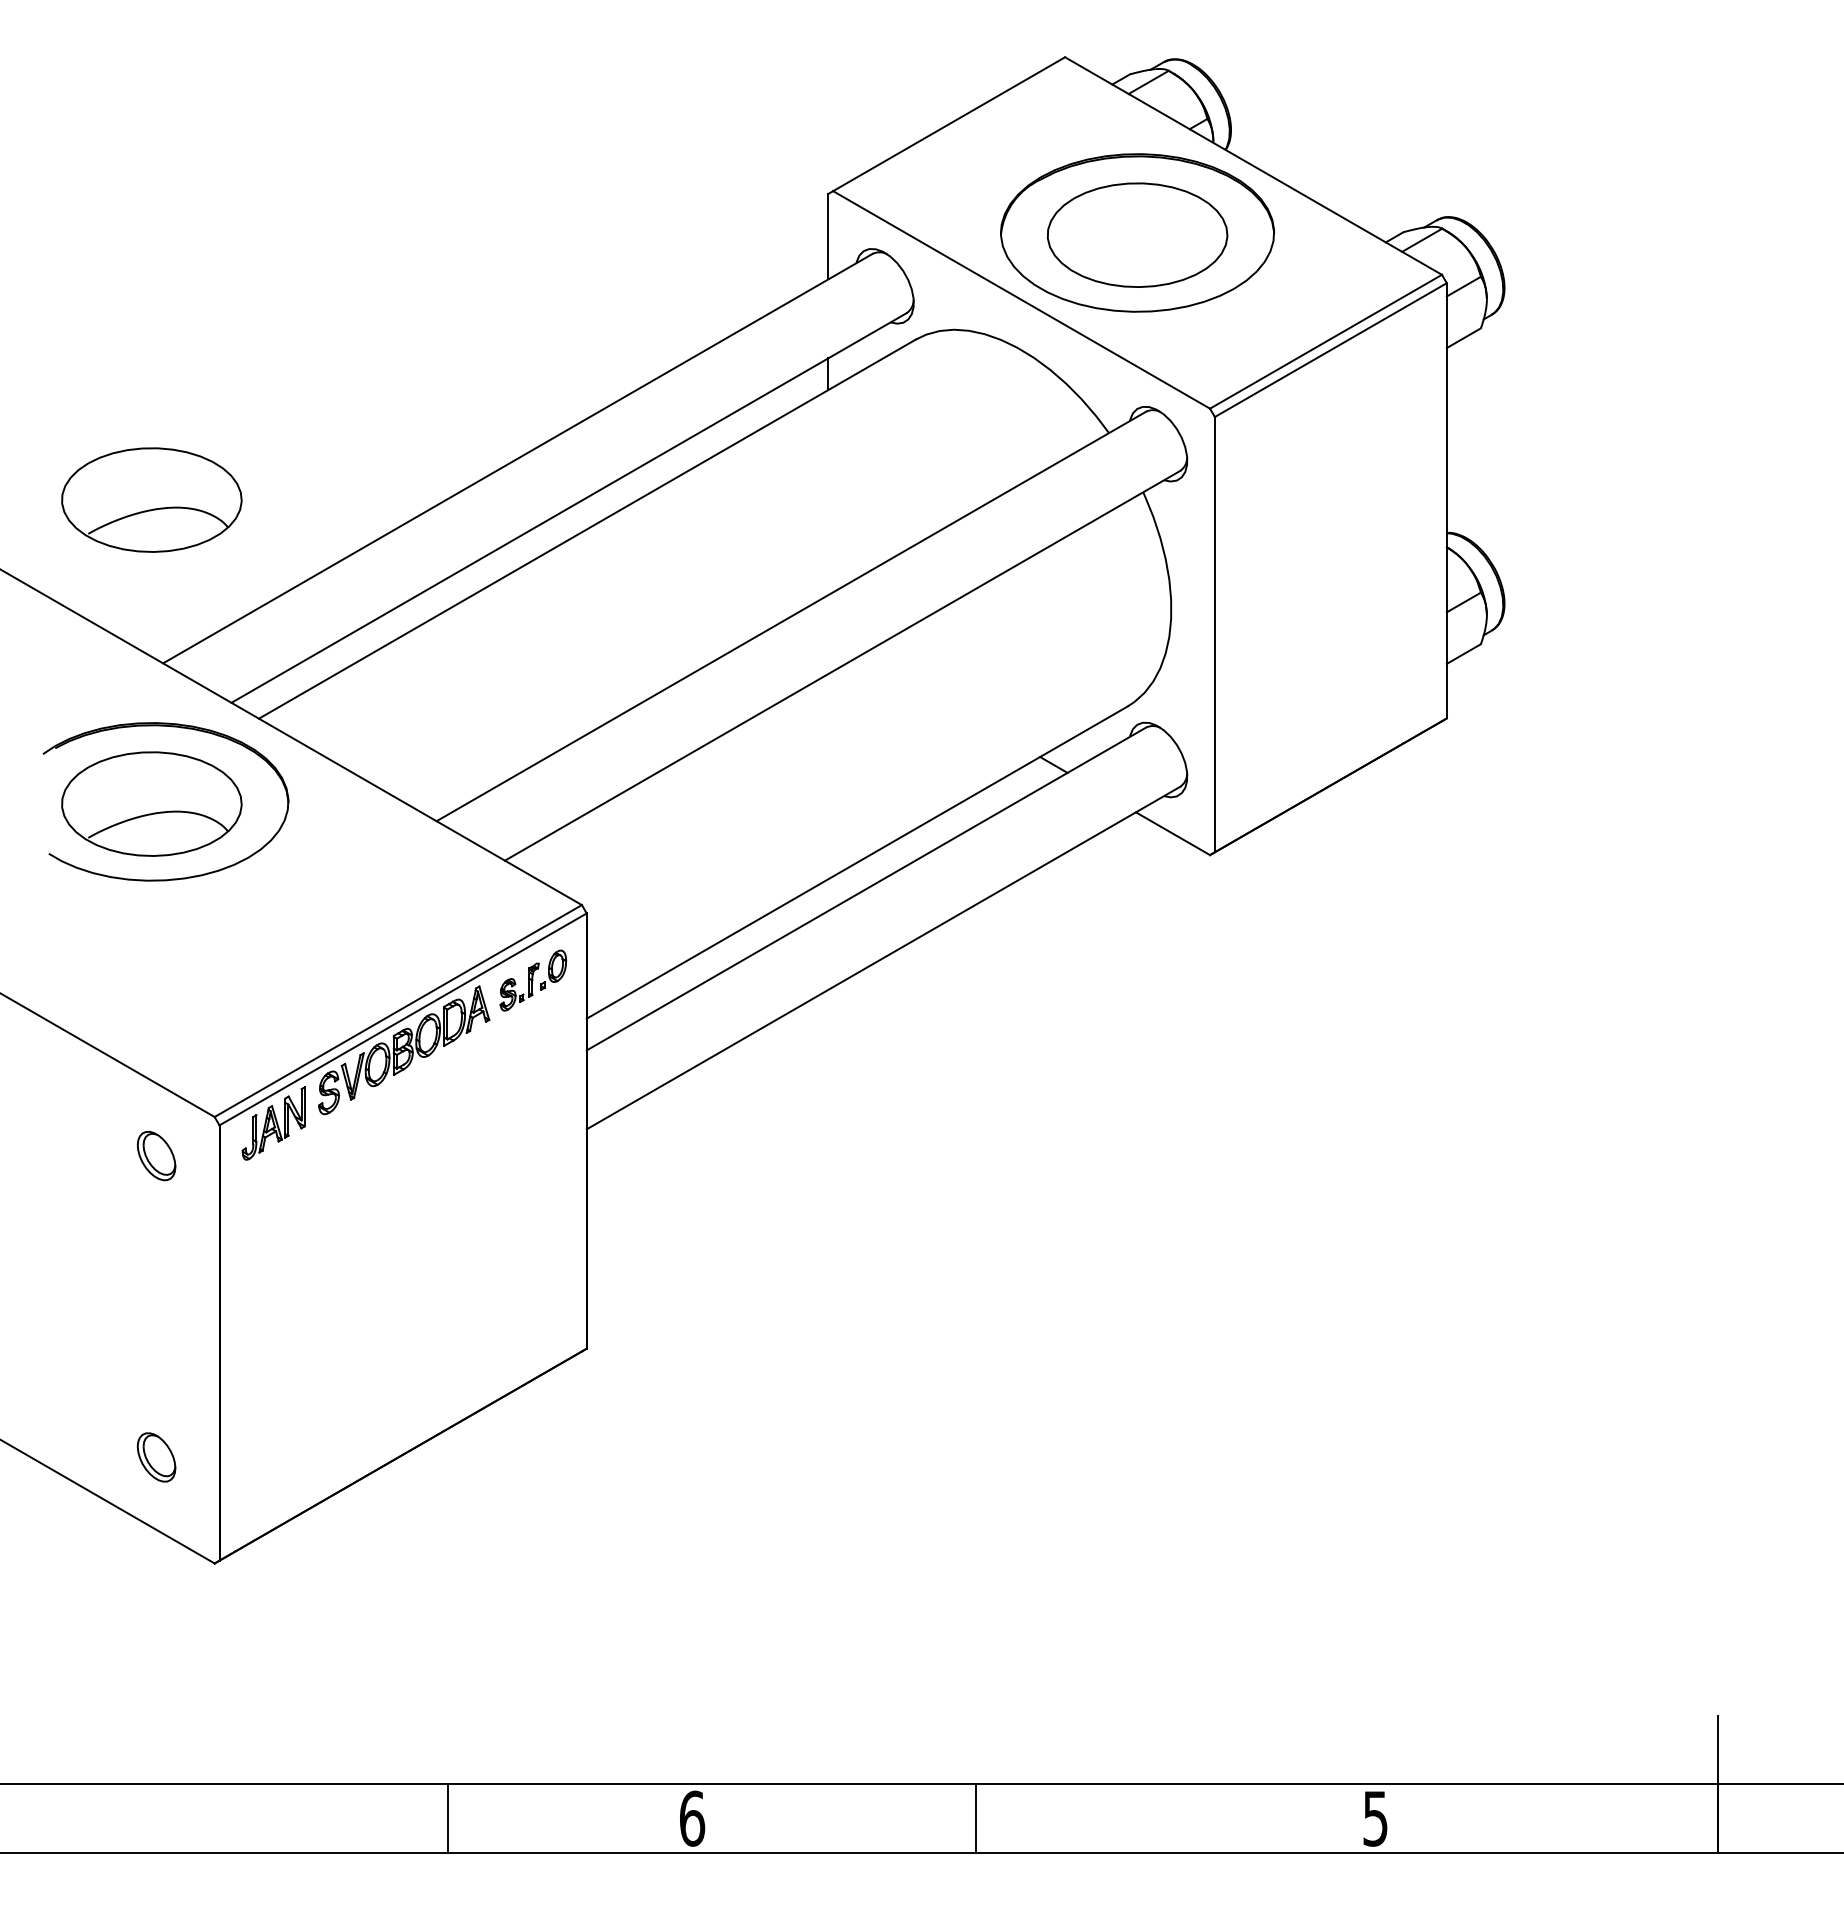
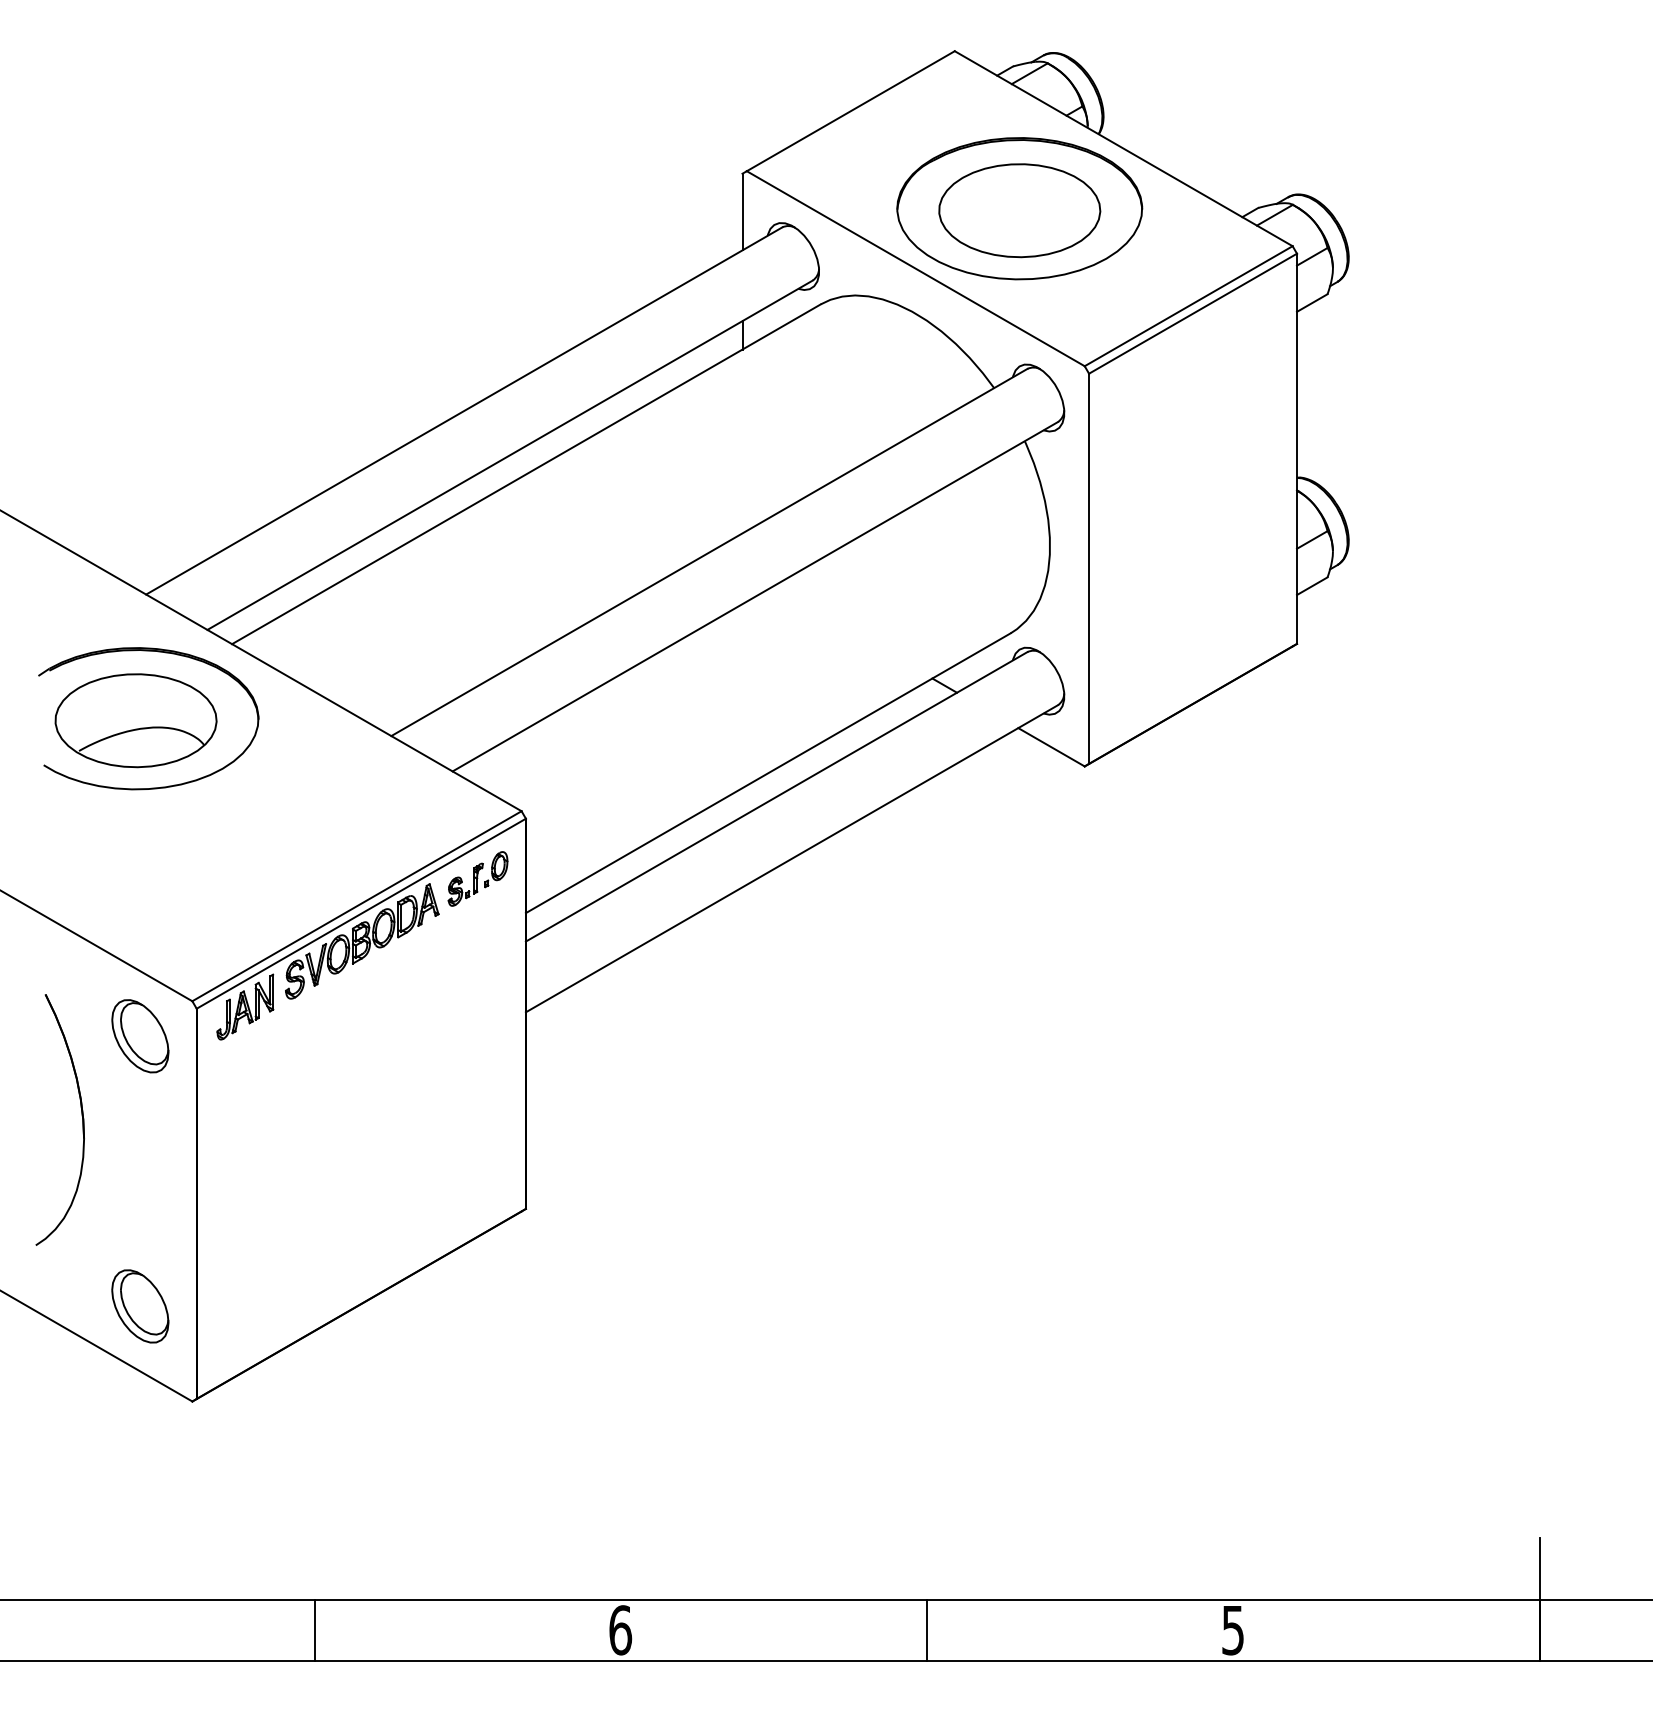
part: (151, 499) -> (135, 447), removed
part: (156, 1155) -> (140, 1035), size x1.67
part: (91, 1247) -> (81, 1118), added
part: (156, 1457) -> (140, 1306), size x1.67
line: (448, 1818) -> (315, 1630), moved
line: (975, 1818) -> (927, 1630), moved

